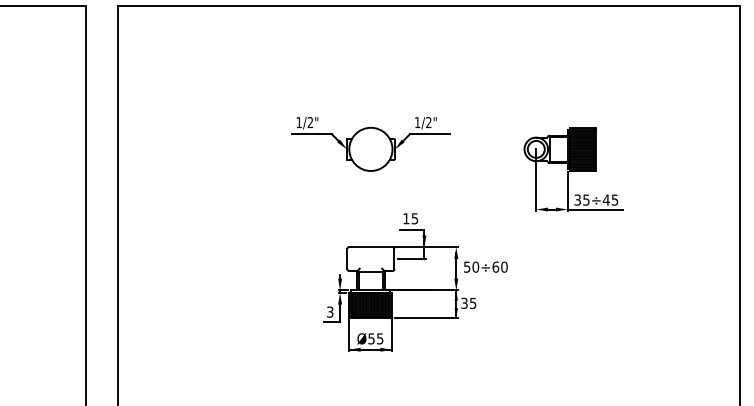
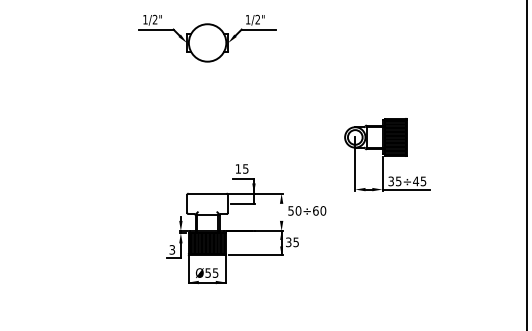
part: (370, 144) -> (207, 38), moved
part: (573, 169) -> (387, 154), moved
line: (456, 265) -> (281, 209), removed

